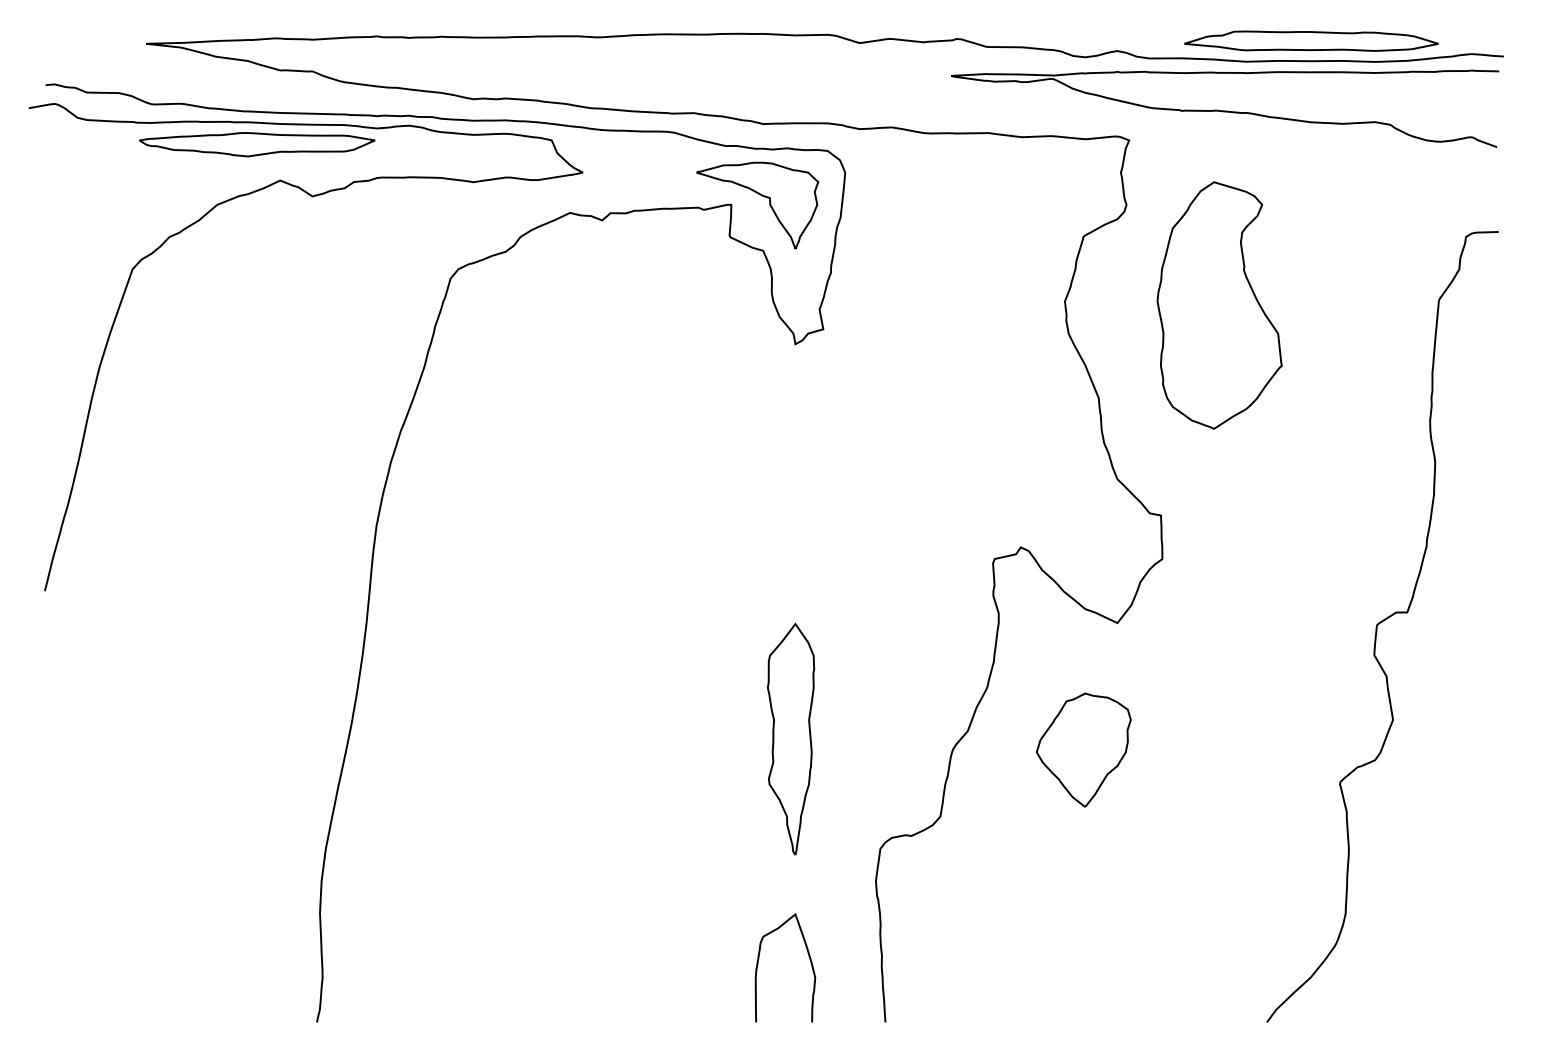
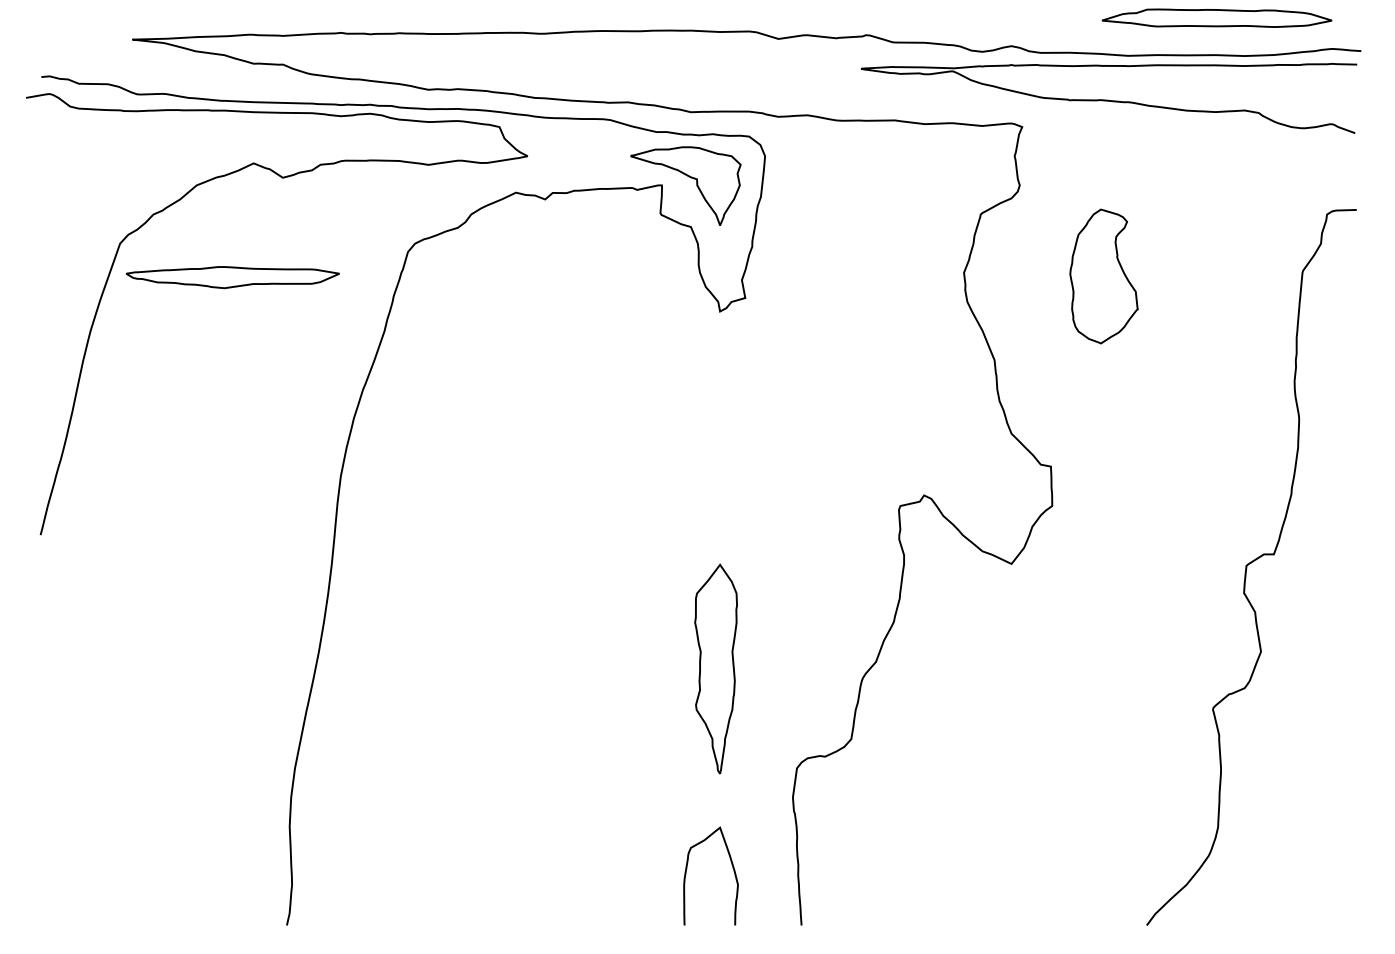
part: (1311, 40) -> (1217, 17), moved
part: (257, 144) -> (233, 277), moved
part: (1219, 305) -> (1103, 276), size x0.6
part: (1083, 749) -> (980, 678), removed

